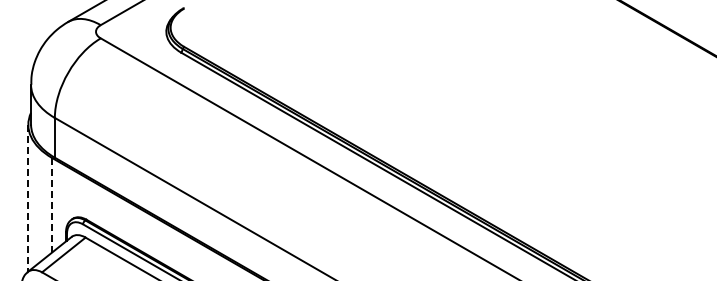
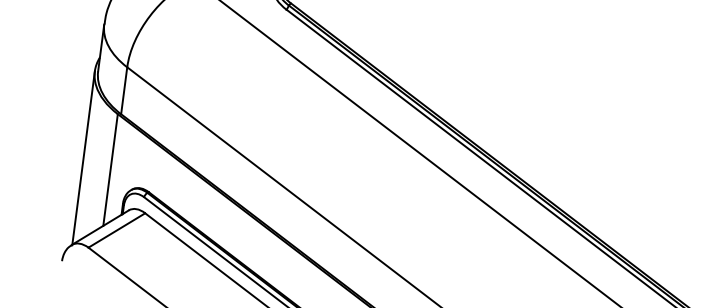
line: (28, 198) -> (83, 158), dashed -> solid
line: (52, 205) -> (111, 170), dashed -> solid

